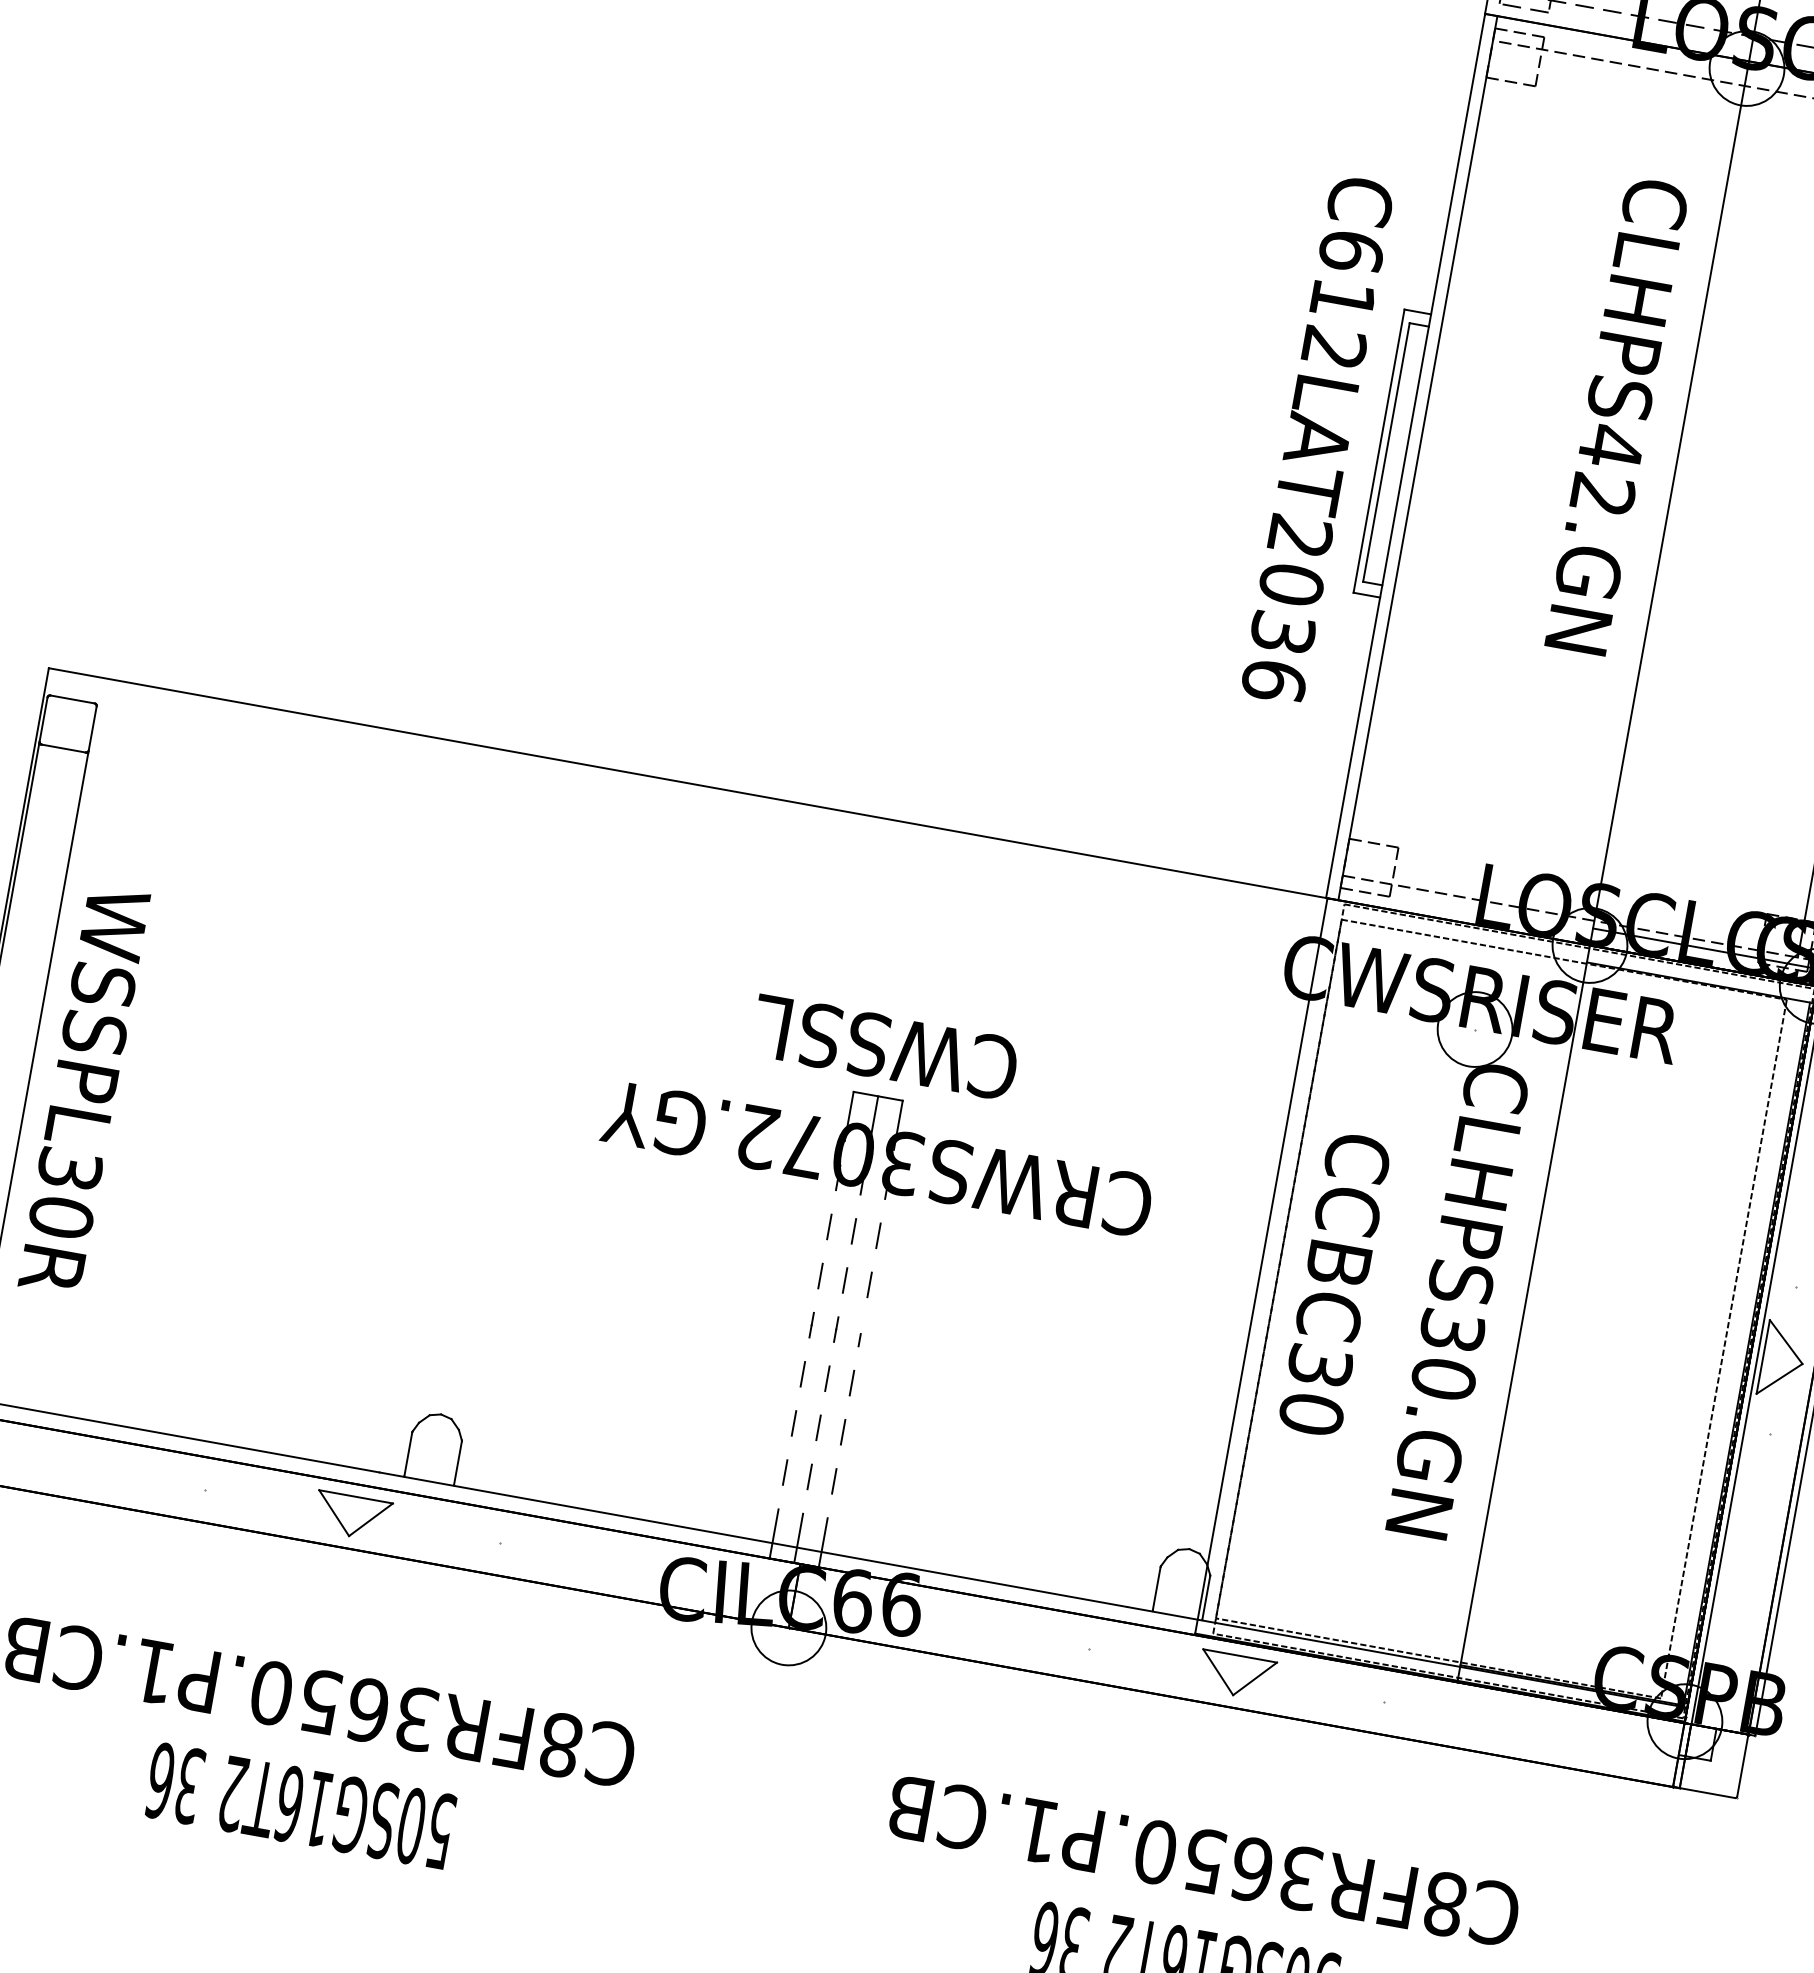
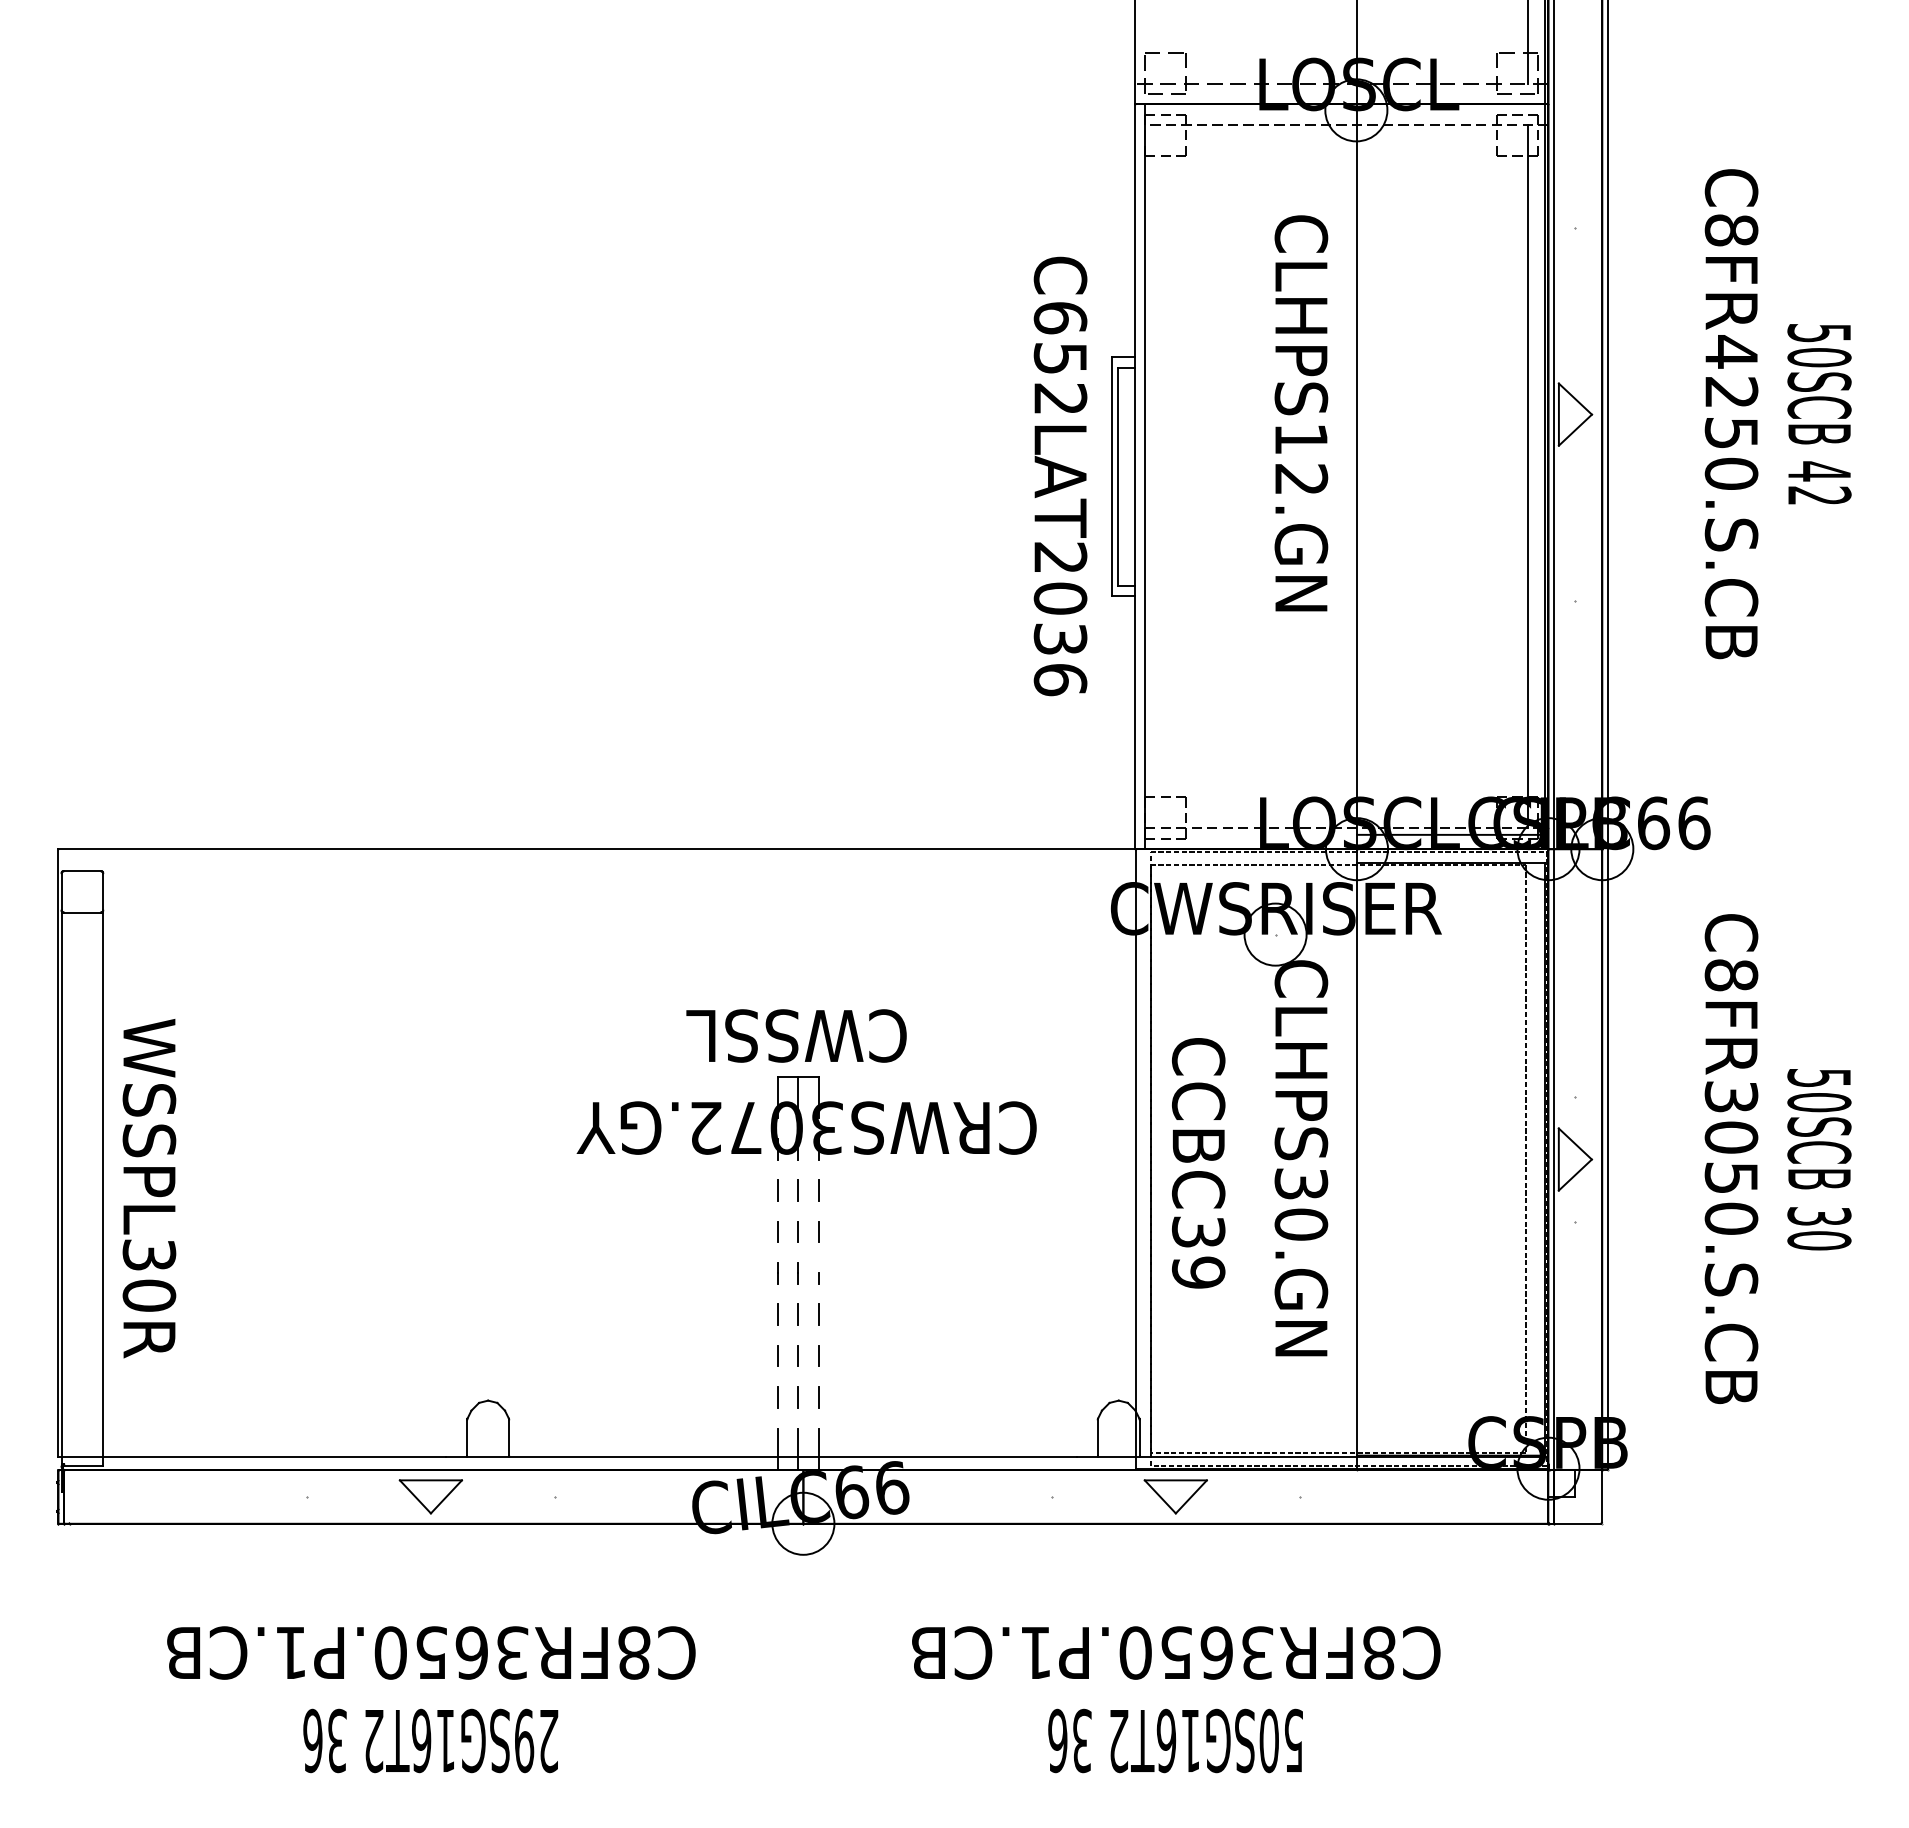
text: (1341, 299) -> (1059, 358), C612LAT2036 -> C652LAT2036
text: (1611, 446) -> (1301, 438), CLHPS42.GN -> CLHPS12.GN
text: (1311, 1414) -> (1198, 1272), CCBC30 -> CCBC39
text: (425, 1828) -> (536, 1740), 50SG16T2 -> 29SG16T2

